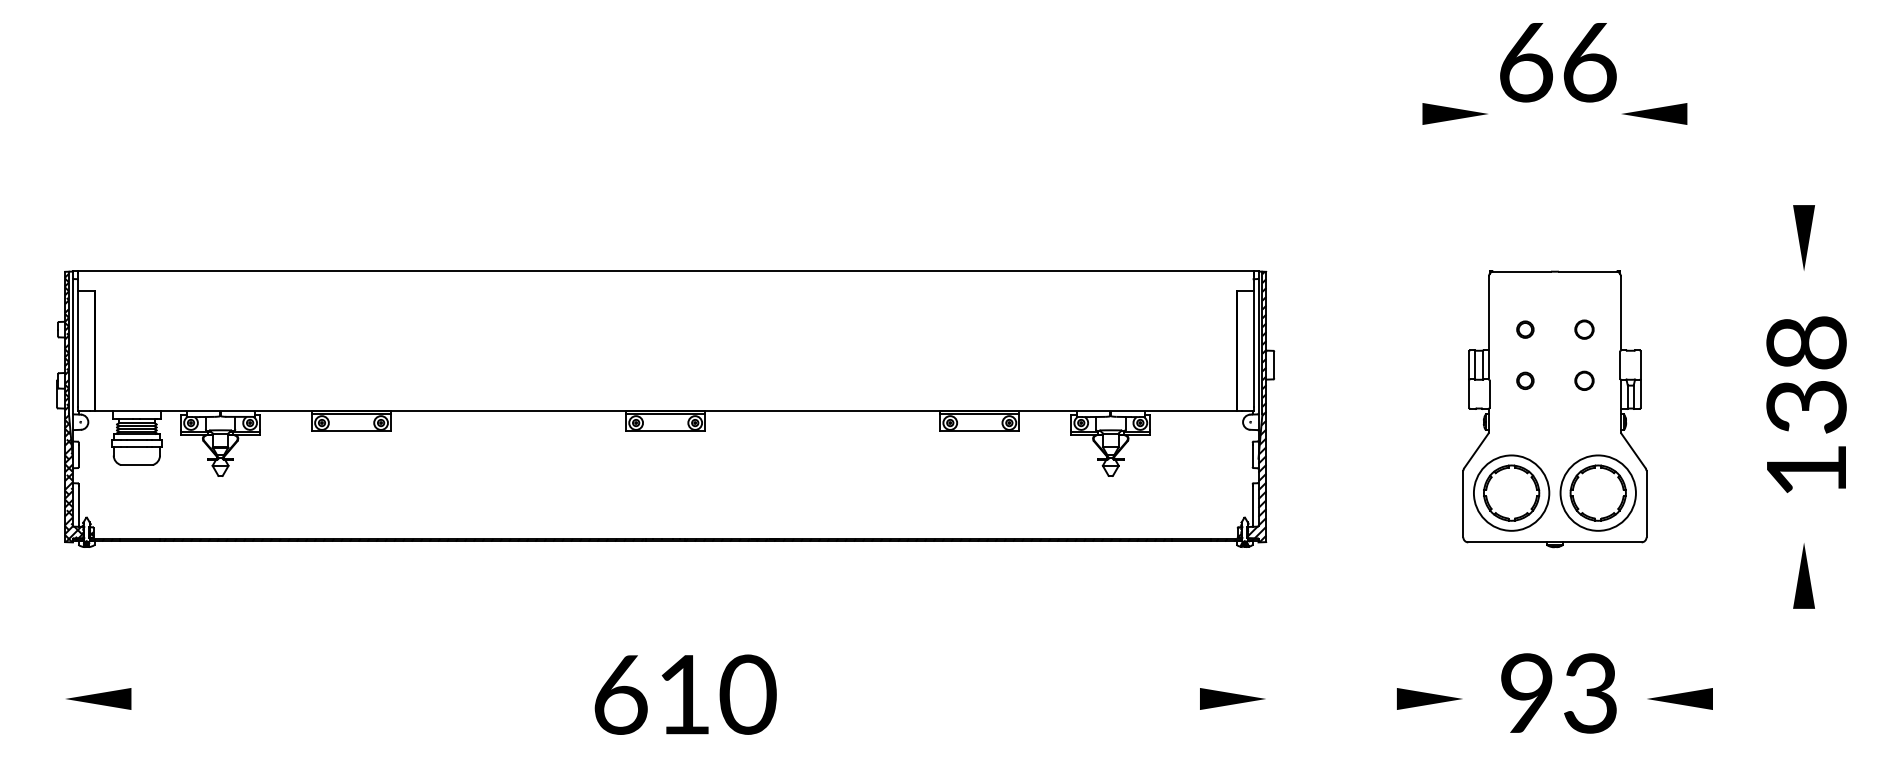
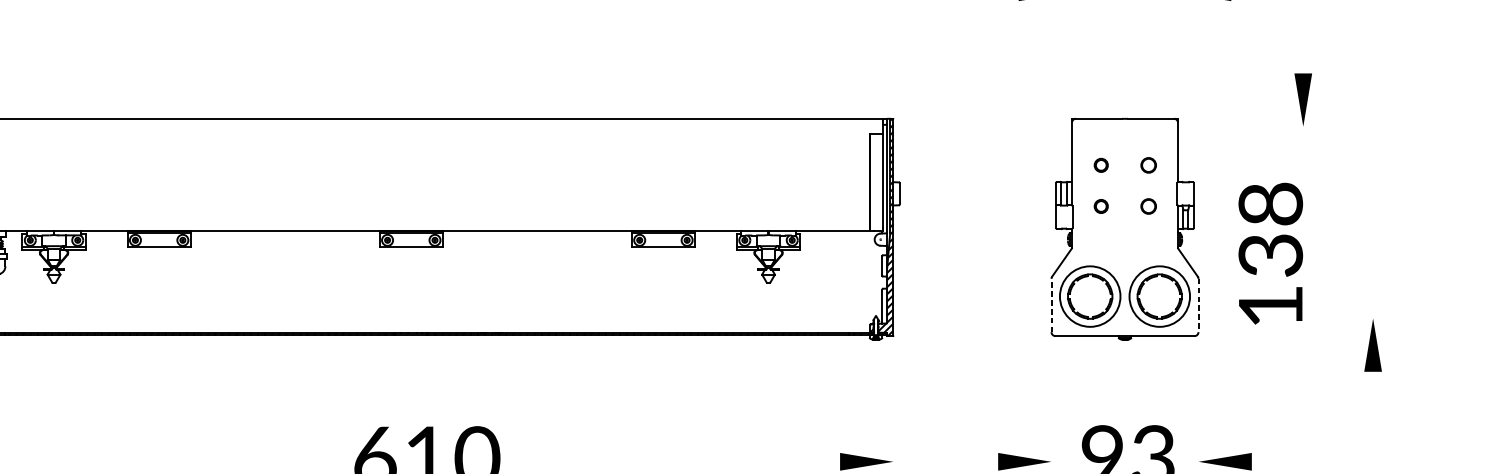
part: (1803, 237) -> (1302, 99), moved
text: (1806, 404) -> (1270, 253), moved
line: (1463, 503) -> (1051, 304), solid -> dashed
line: (1646, 504) -> (1198, 305), solid -> dashed
part: (1803, 575) -> (1372, 345), moved

